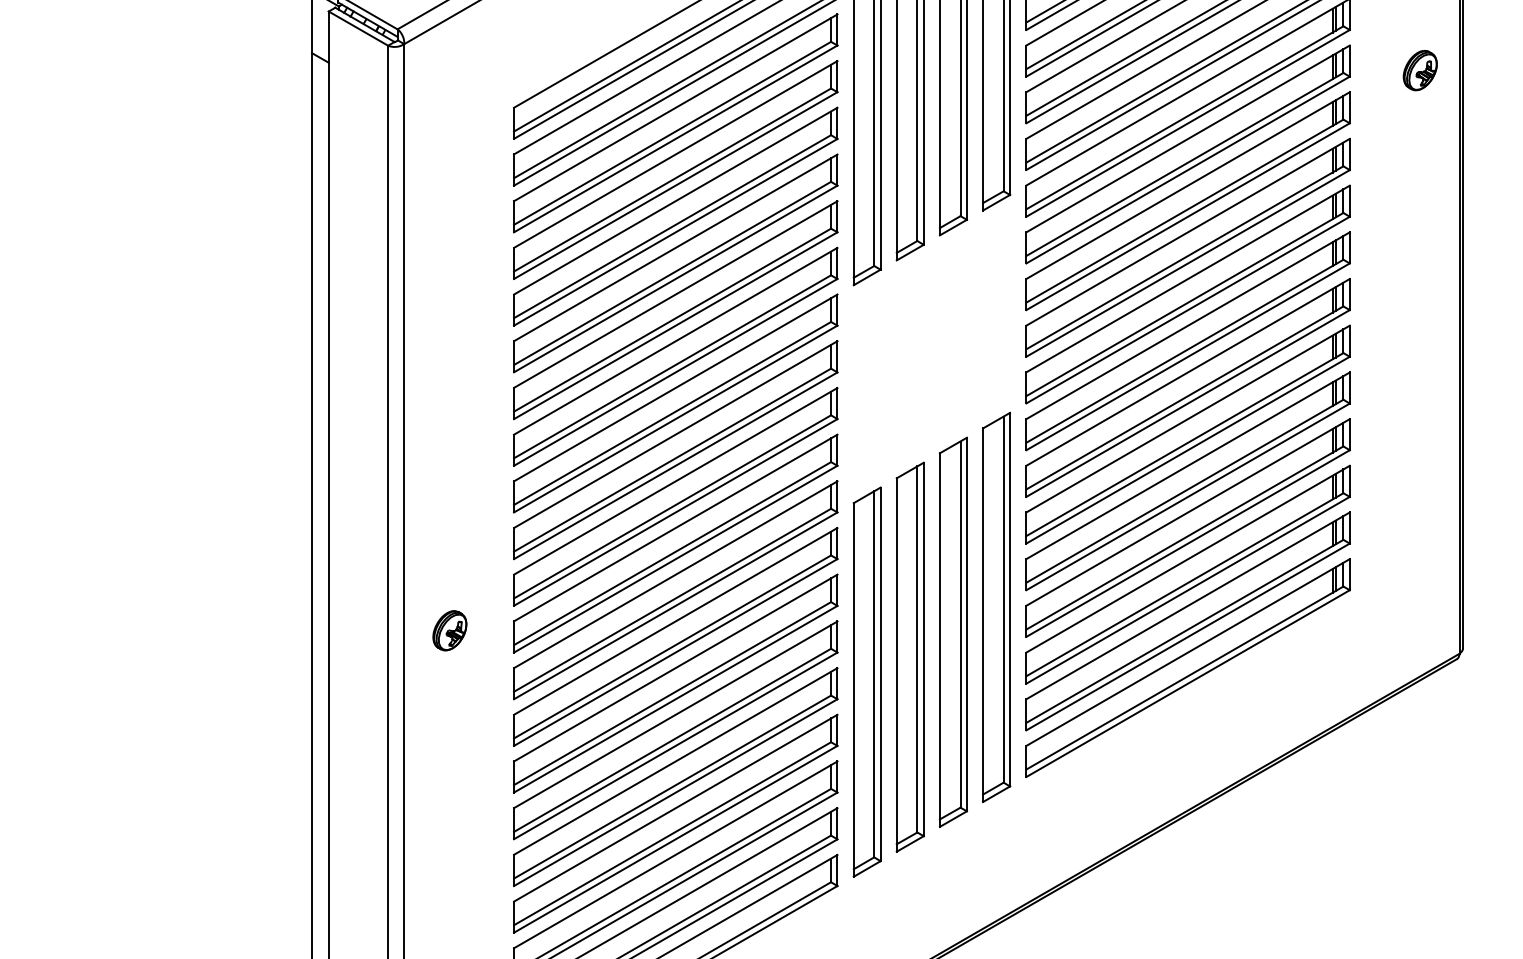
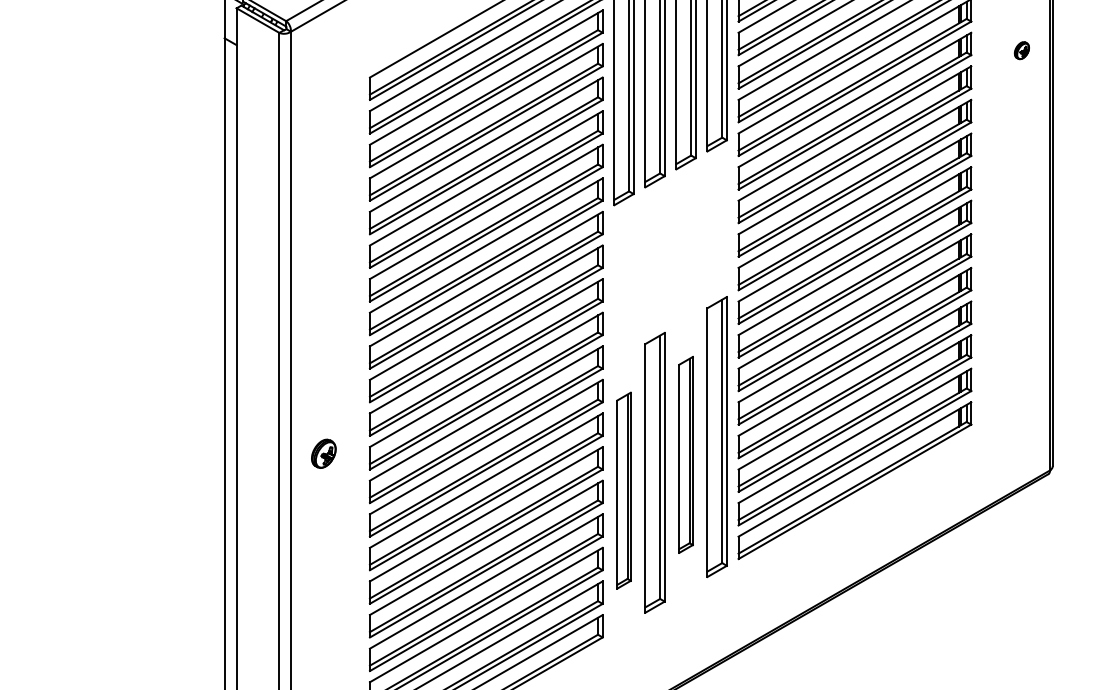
part: (1419, 70) -> (1021, 50), size x0.6
part: (952, 631) -> (685, 454), size x0.7
part: (866, 681) -> (623, 490), size x0.7

